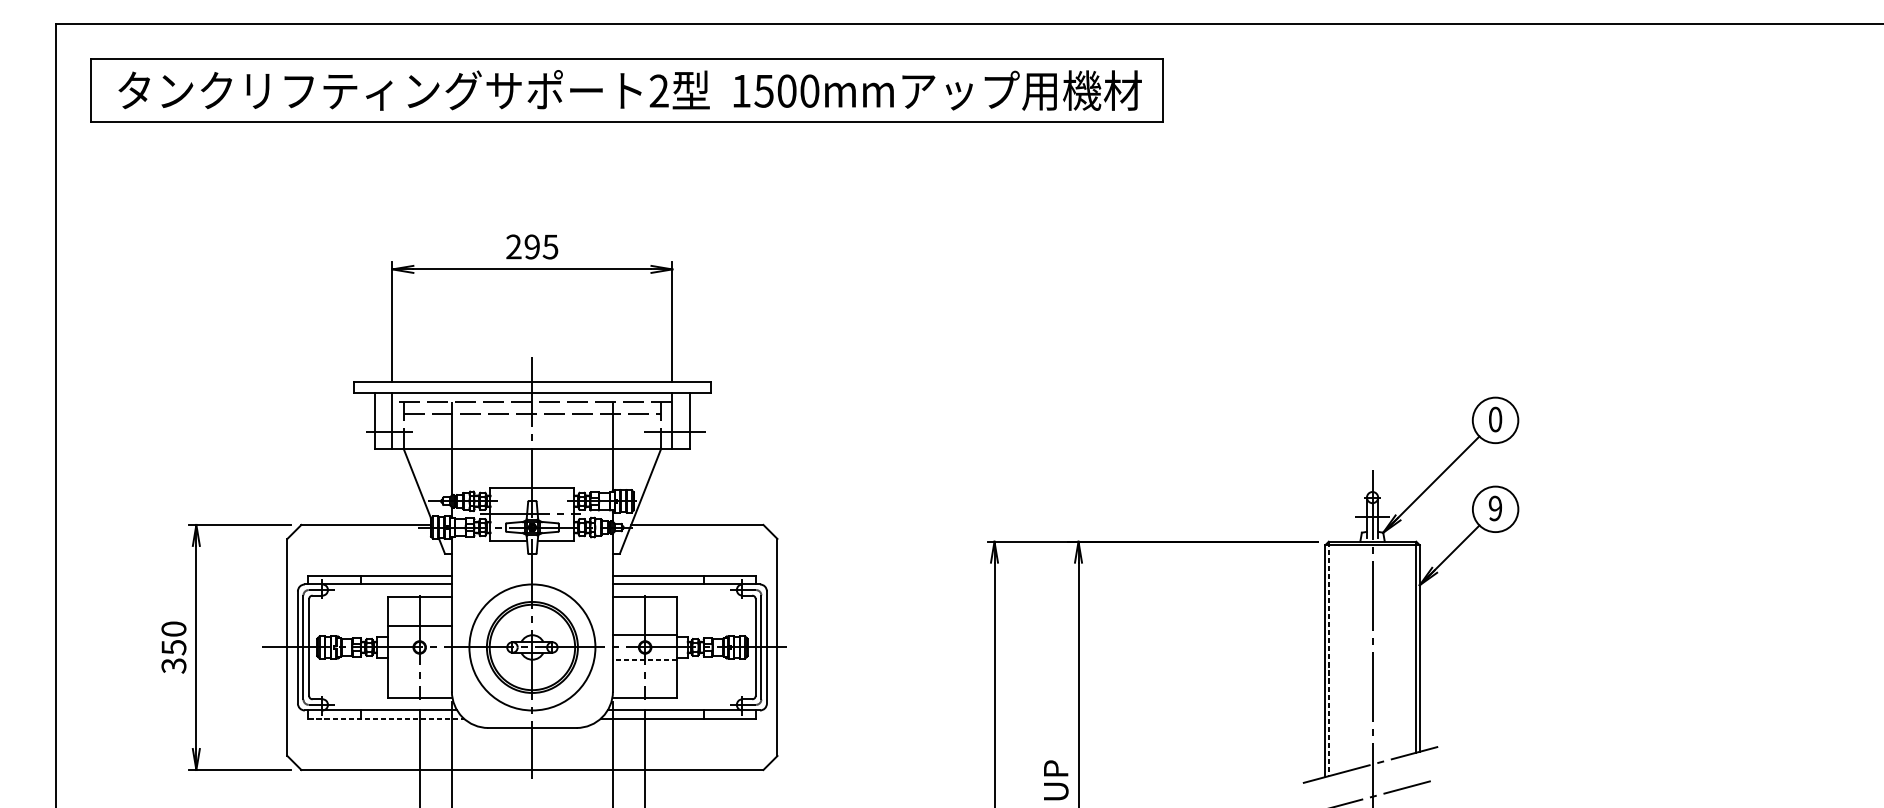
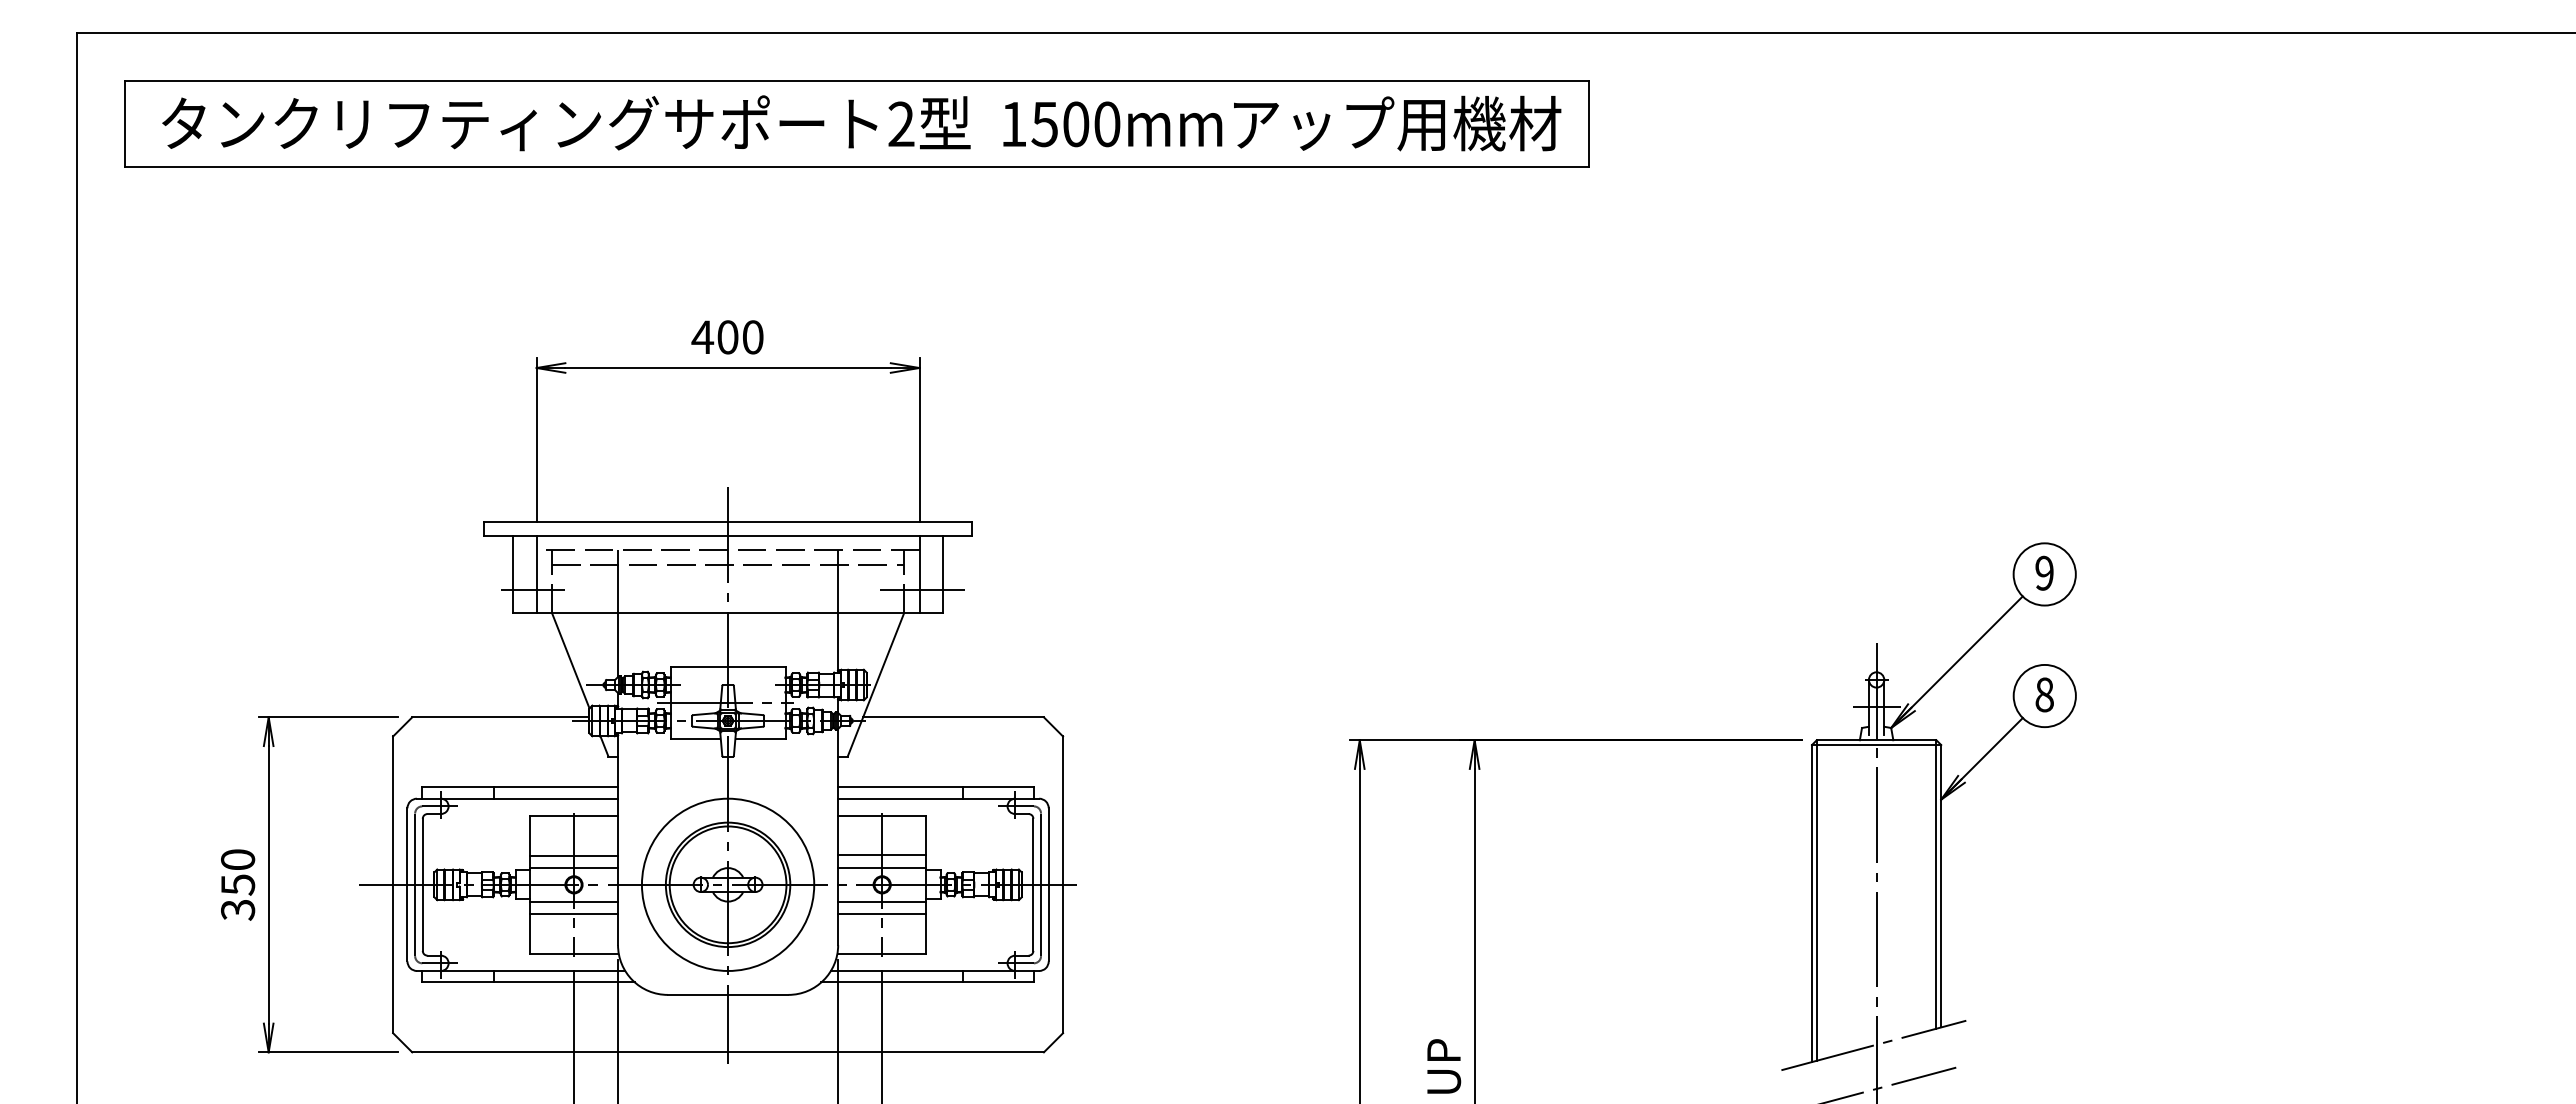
text: (531, 247) -> (727, 337), 295 -> 400
text: (1495, 418) -> (2044, 572), 0 -> 9
text: (1495, 508) -> (2044, 694), 9 -> 8
line: (645, 626) -> (882, 855), added
line: (419, 634) -> (573, 867), added
line: (1328, 659) -> (1816, 901), dashed -> solid
line: (419, 660) -> (573, 902), added
line: (644, 660) -> (881, 902), dashed -> solid
line: (419, 668) -> (573, 913), added
line: (645, 668) -> (882, 913), added
line: (386, 718) -> (528, 982), dashed -> solid

